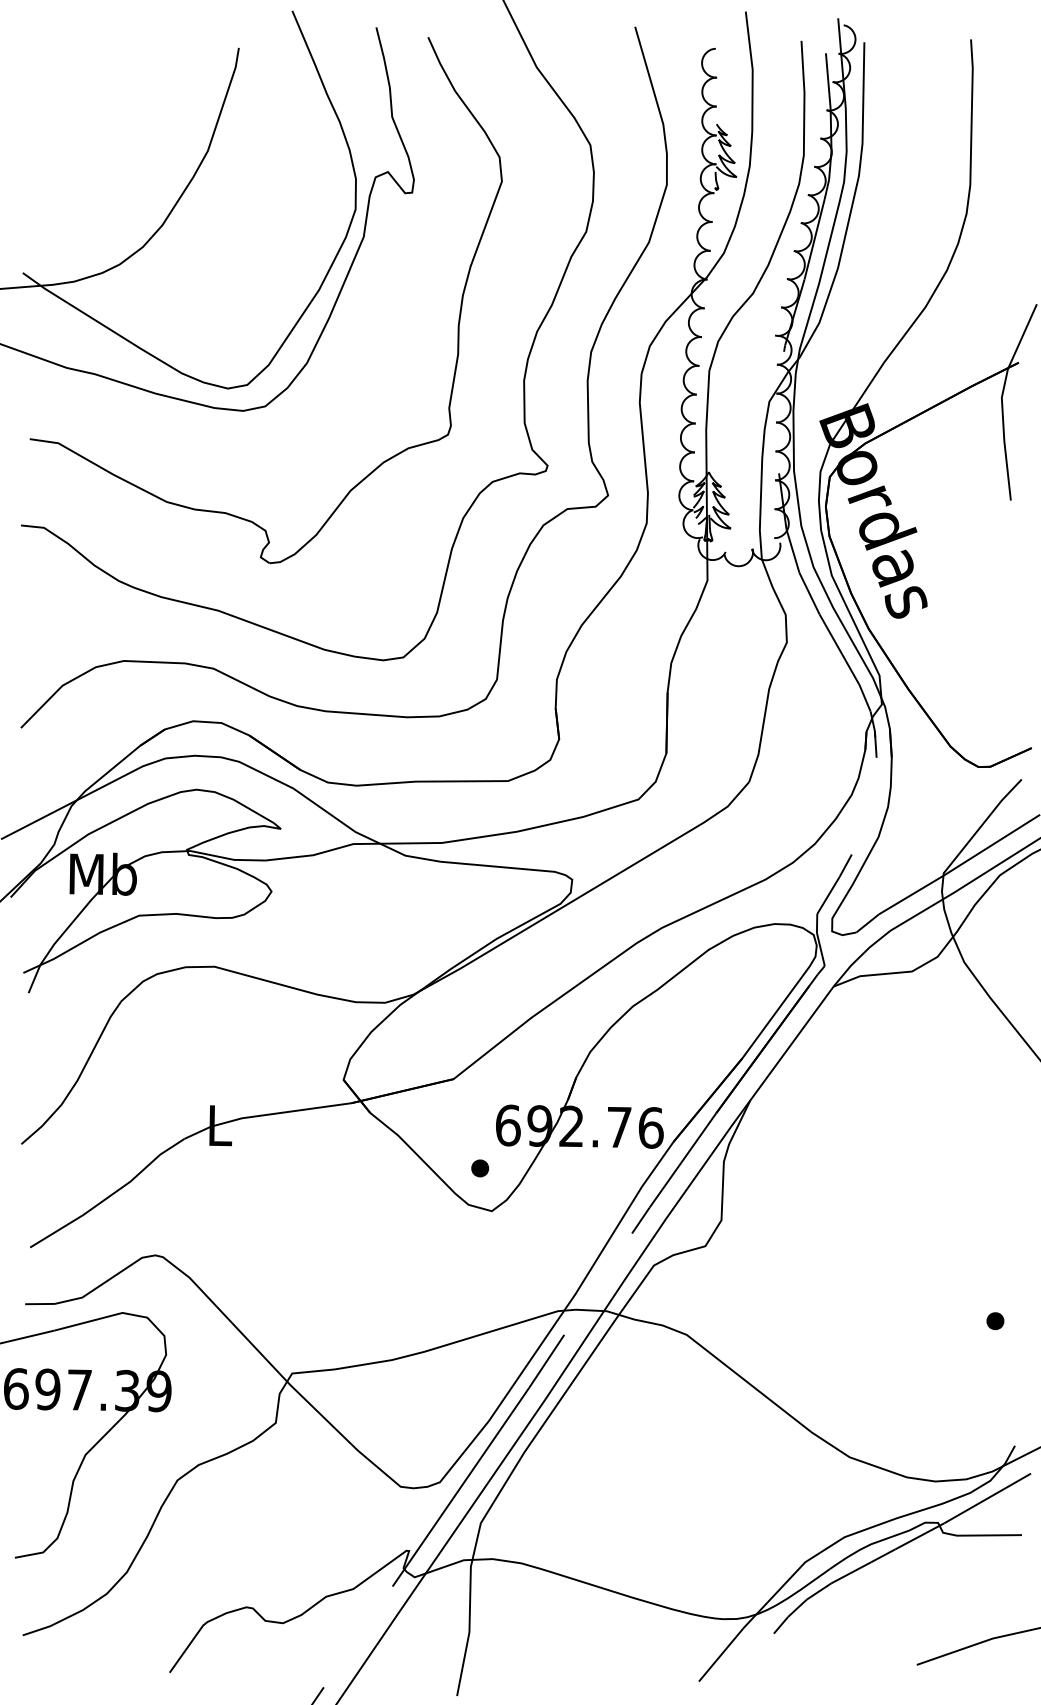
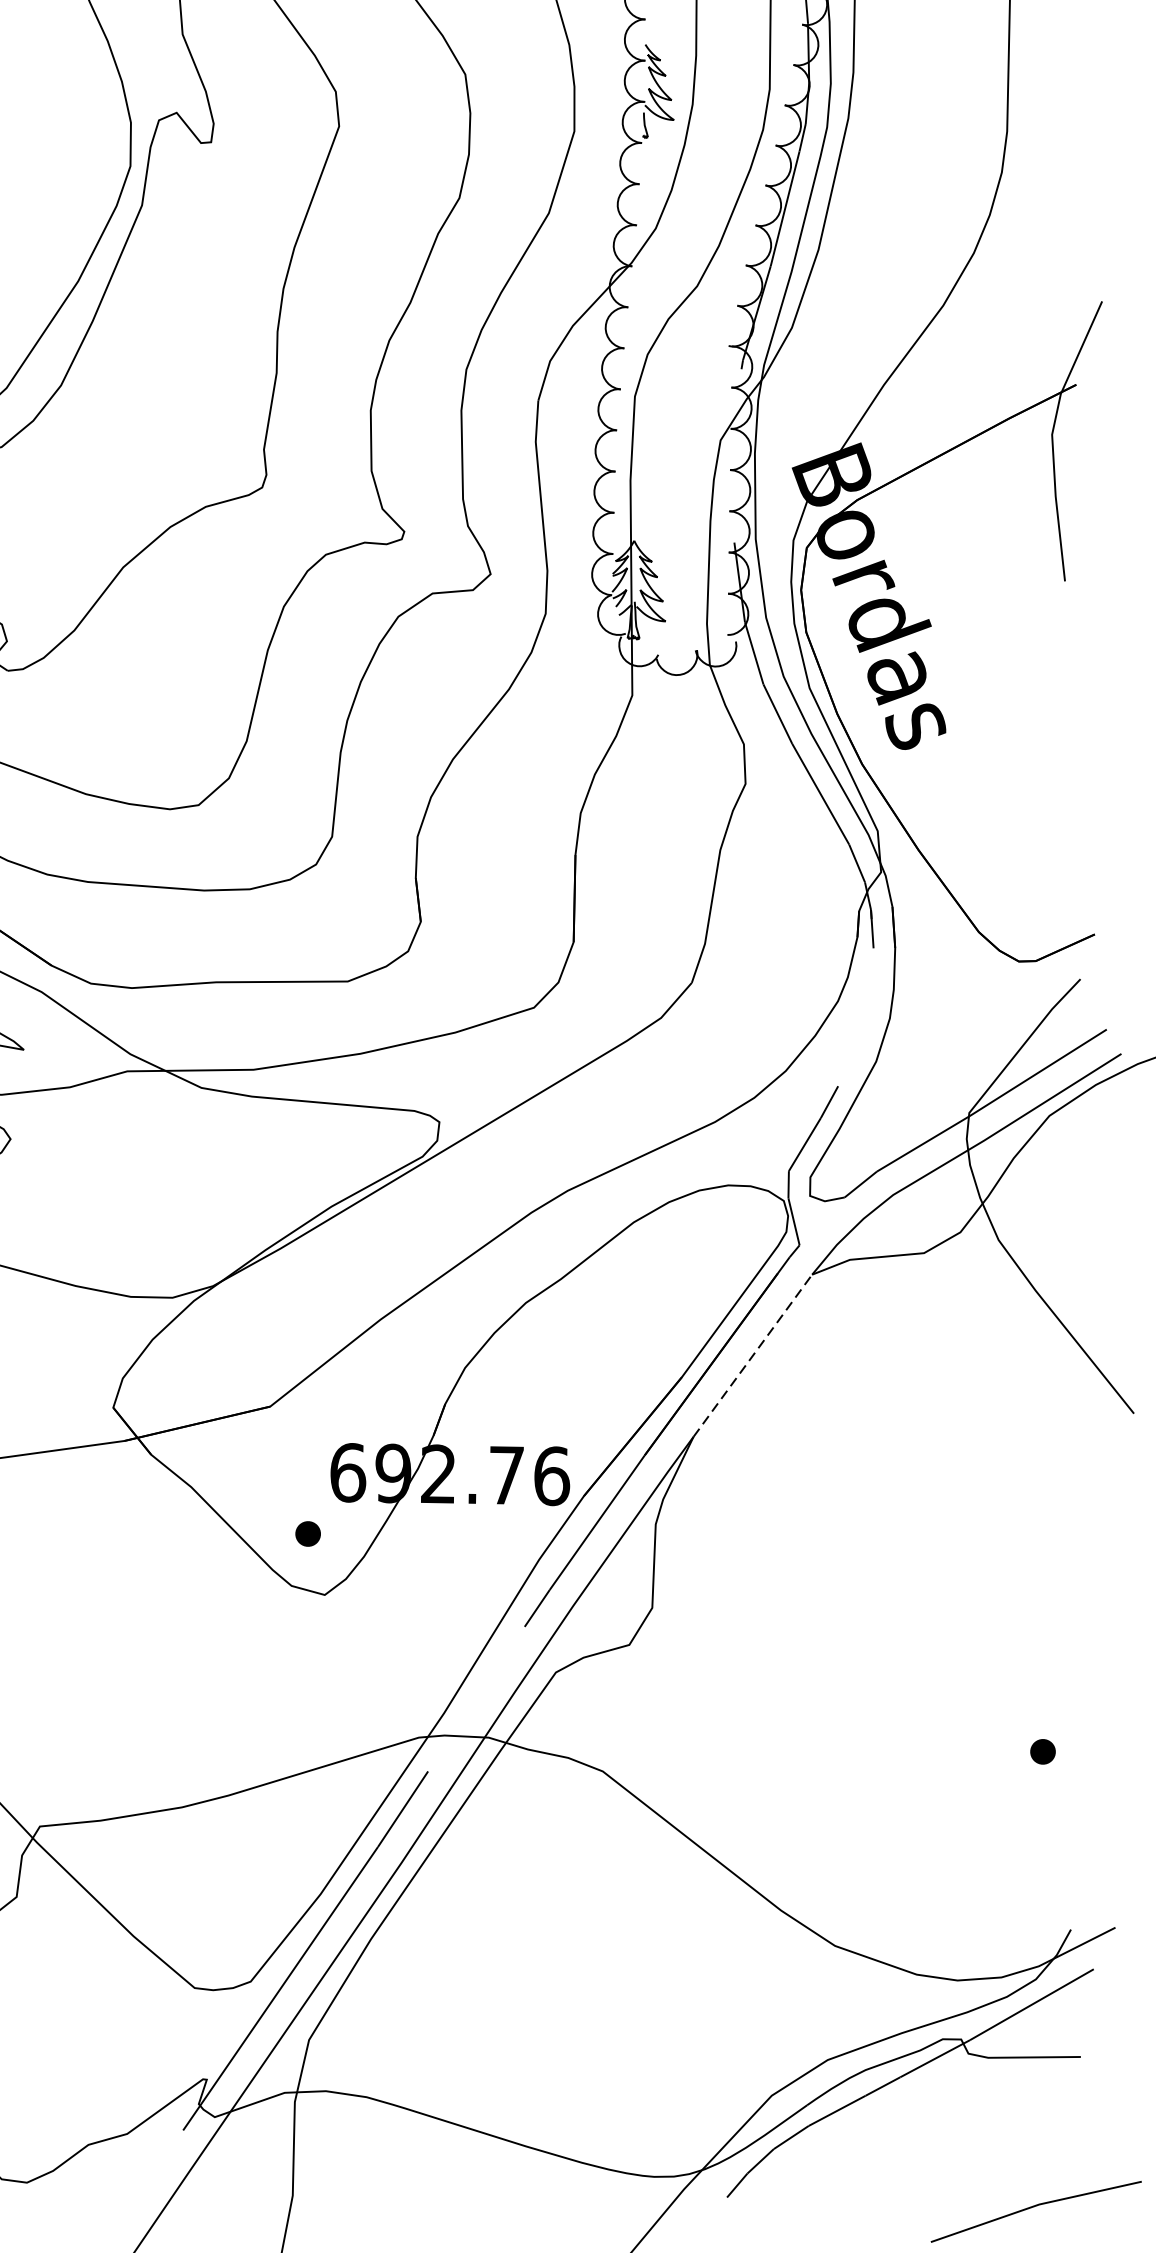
line: (792, 1043) -> (753, 1355), solid -> dashed

